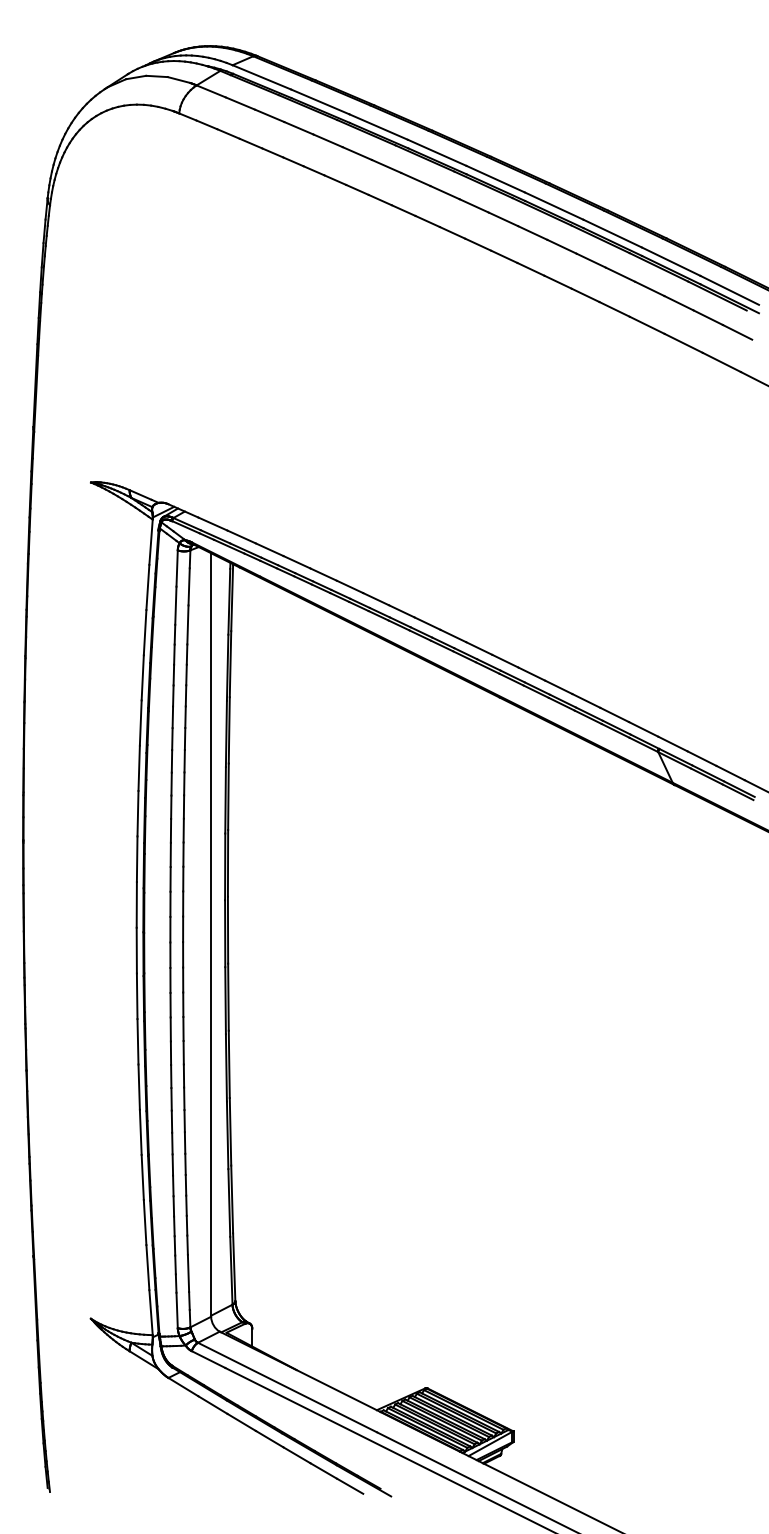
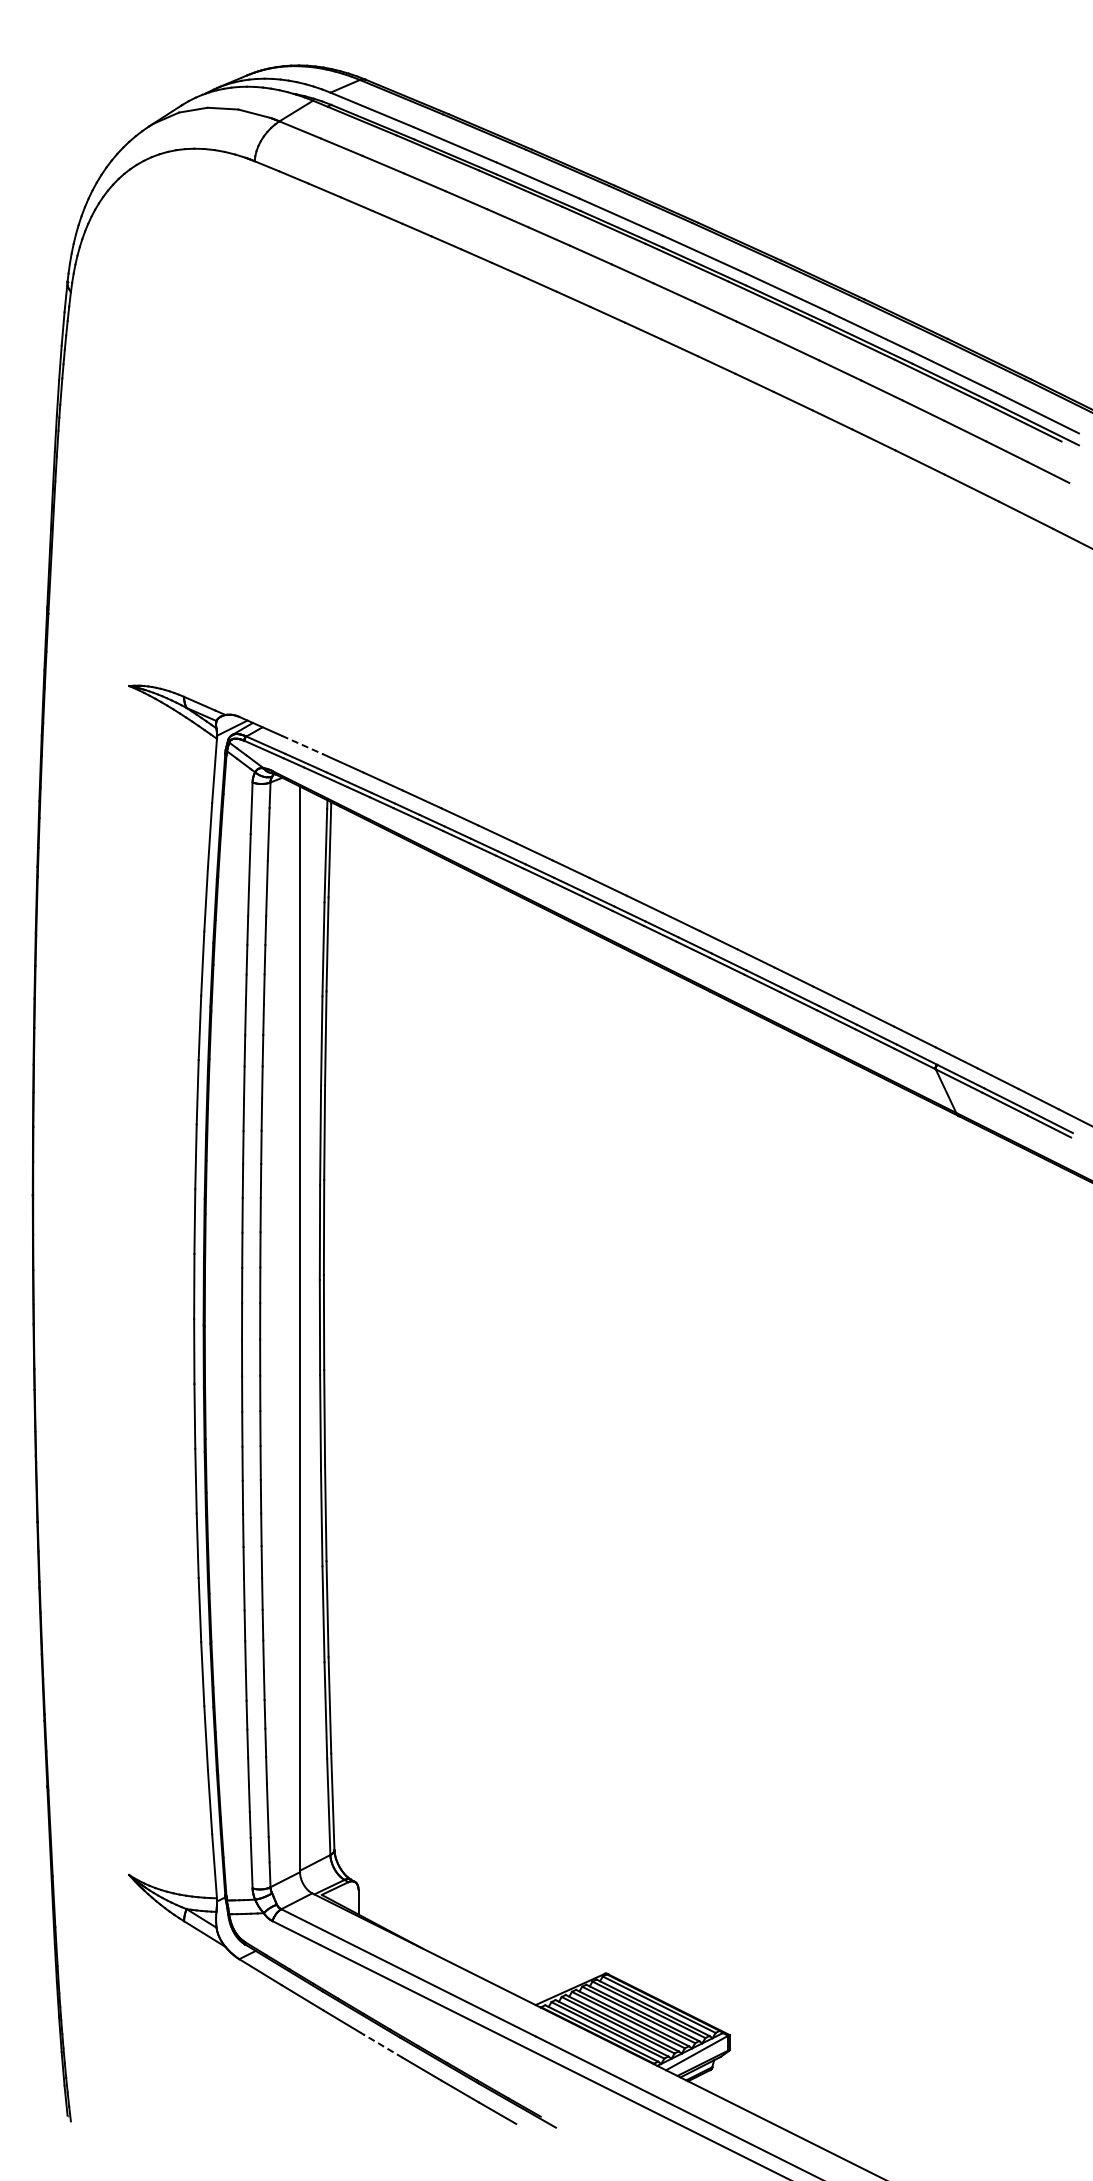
line: (212, 524) -> (302, 745), solid -> dashed
line: (269, 1439) -> (383, 2046), solid -> dashed

